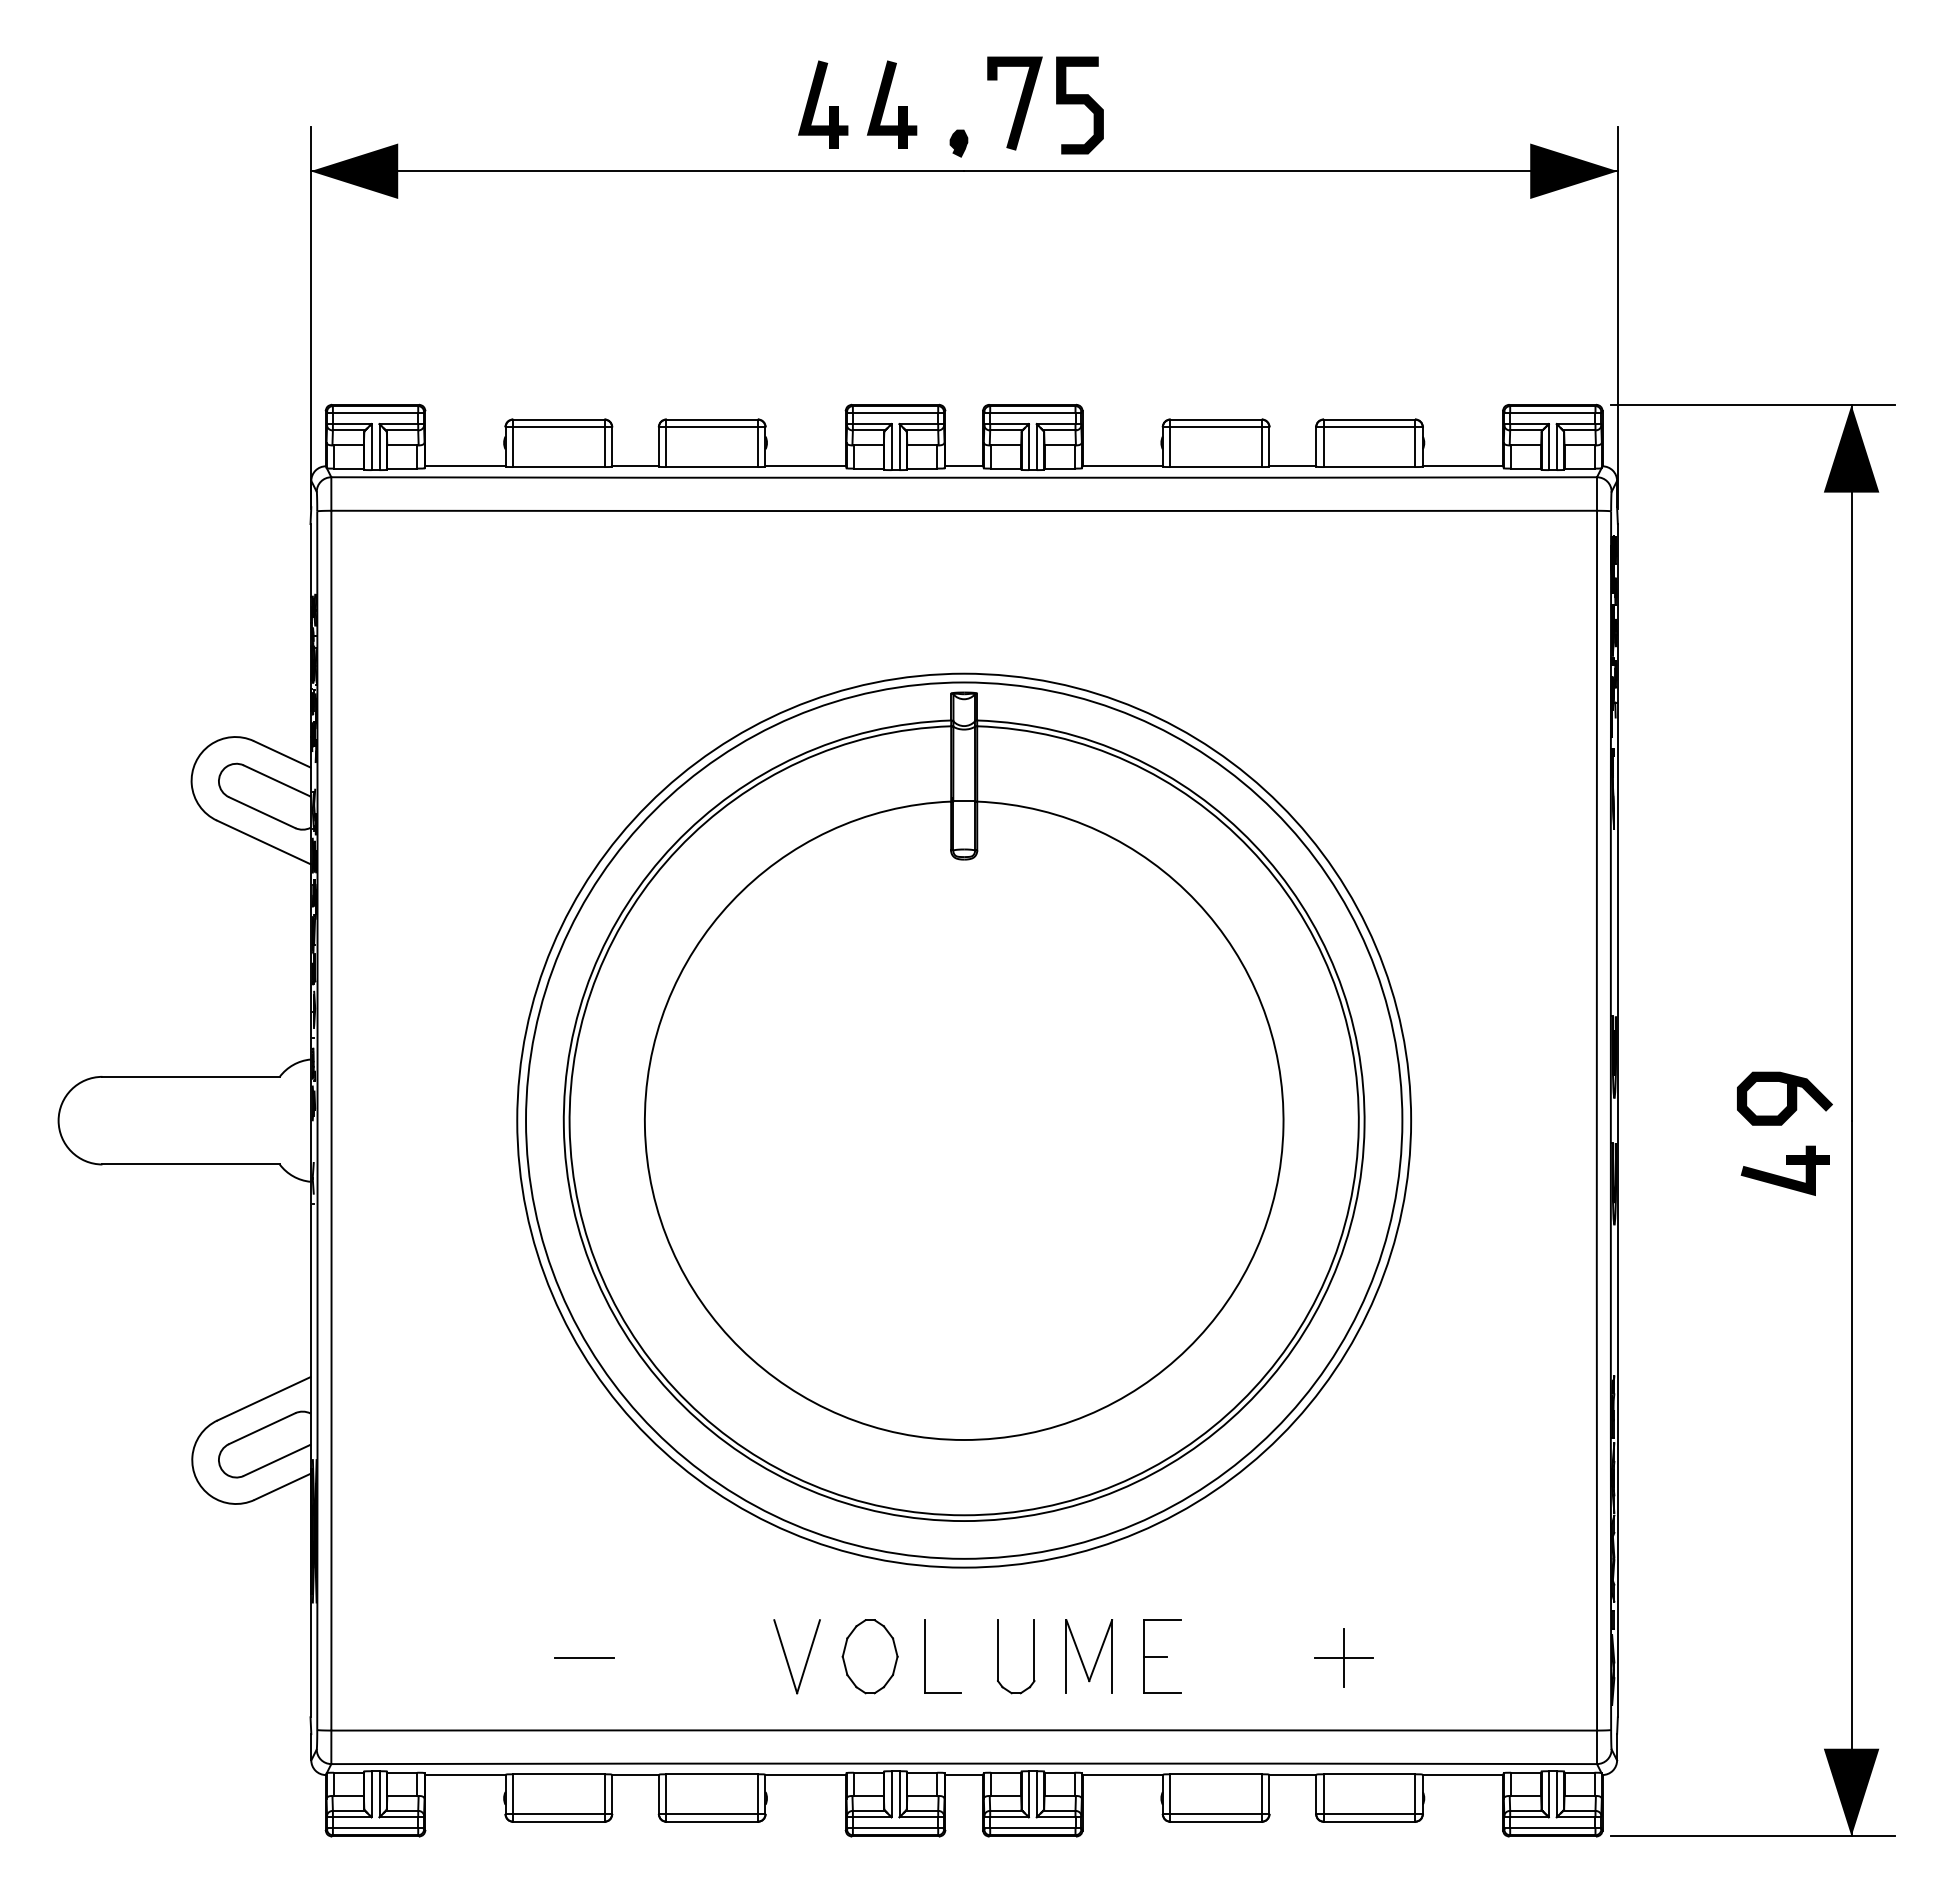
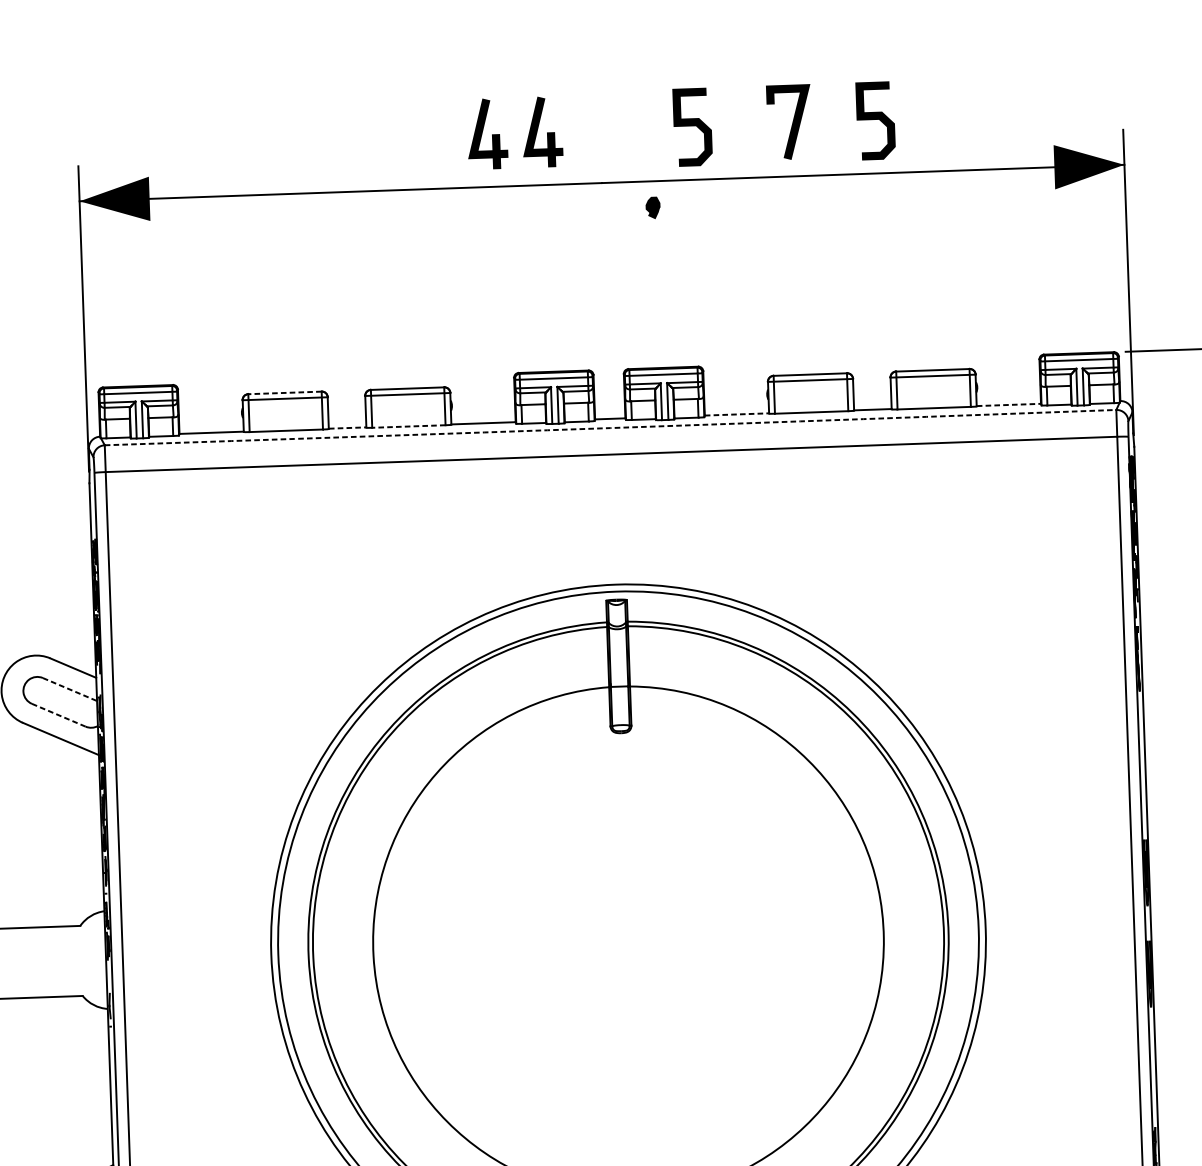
line: (1018, 104) -> (792, 123), moved
curve: (1308, 104) -> (875, 120), added
part: (958, 143) -> (652, 207), moved
line: (558, 419) -> (284, 392), solid -> dashed
line: (636, 466) -> (348, 428), solid -> dashed
line: (1123, 466) -> (737, 414), solid -> dashed
line: (1463, 466) -> (1009, 405), solid -> dashed
line: (712, 467) -> (409, 426), solid -> dashed
arc: (964, 477) -> (610, 427), solid -> dashed
line: (276, 780) -> (69, 689), solid -> dashed
line: (262, 812) -> (59, 715), solid -> dashed

